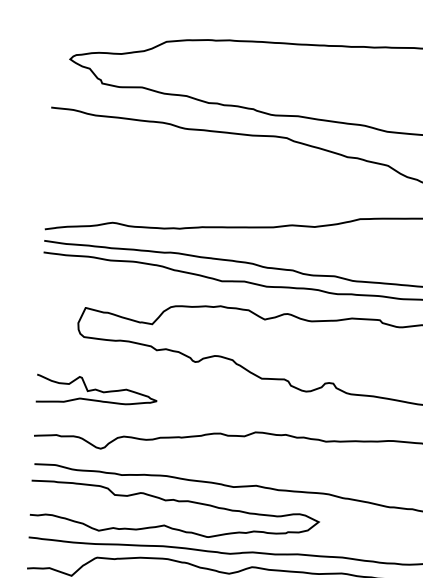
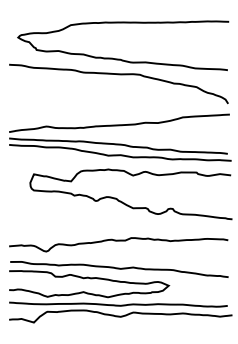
curve: (96, 390) -> (42, 219), removed

